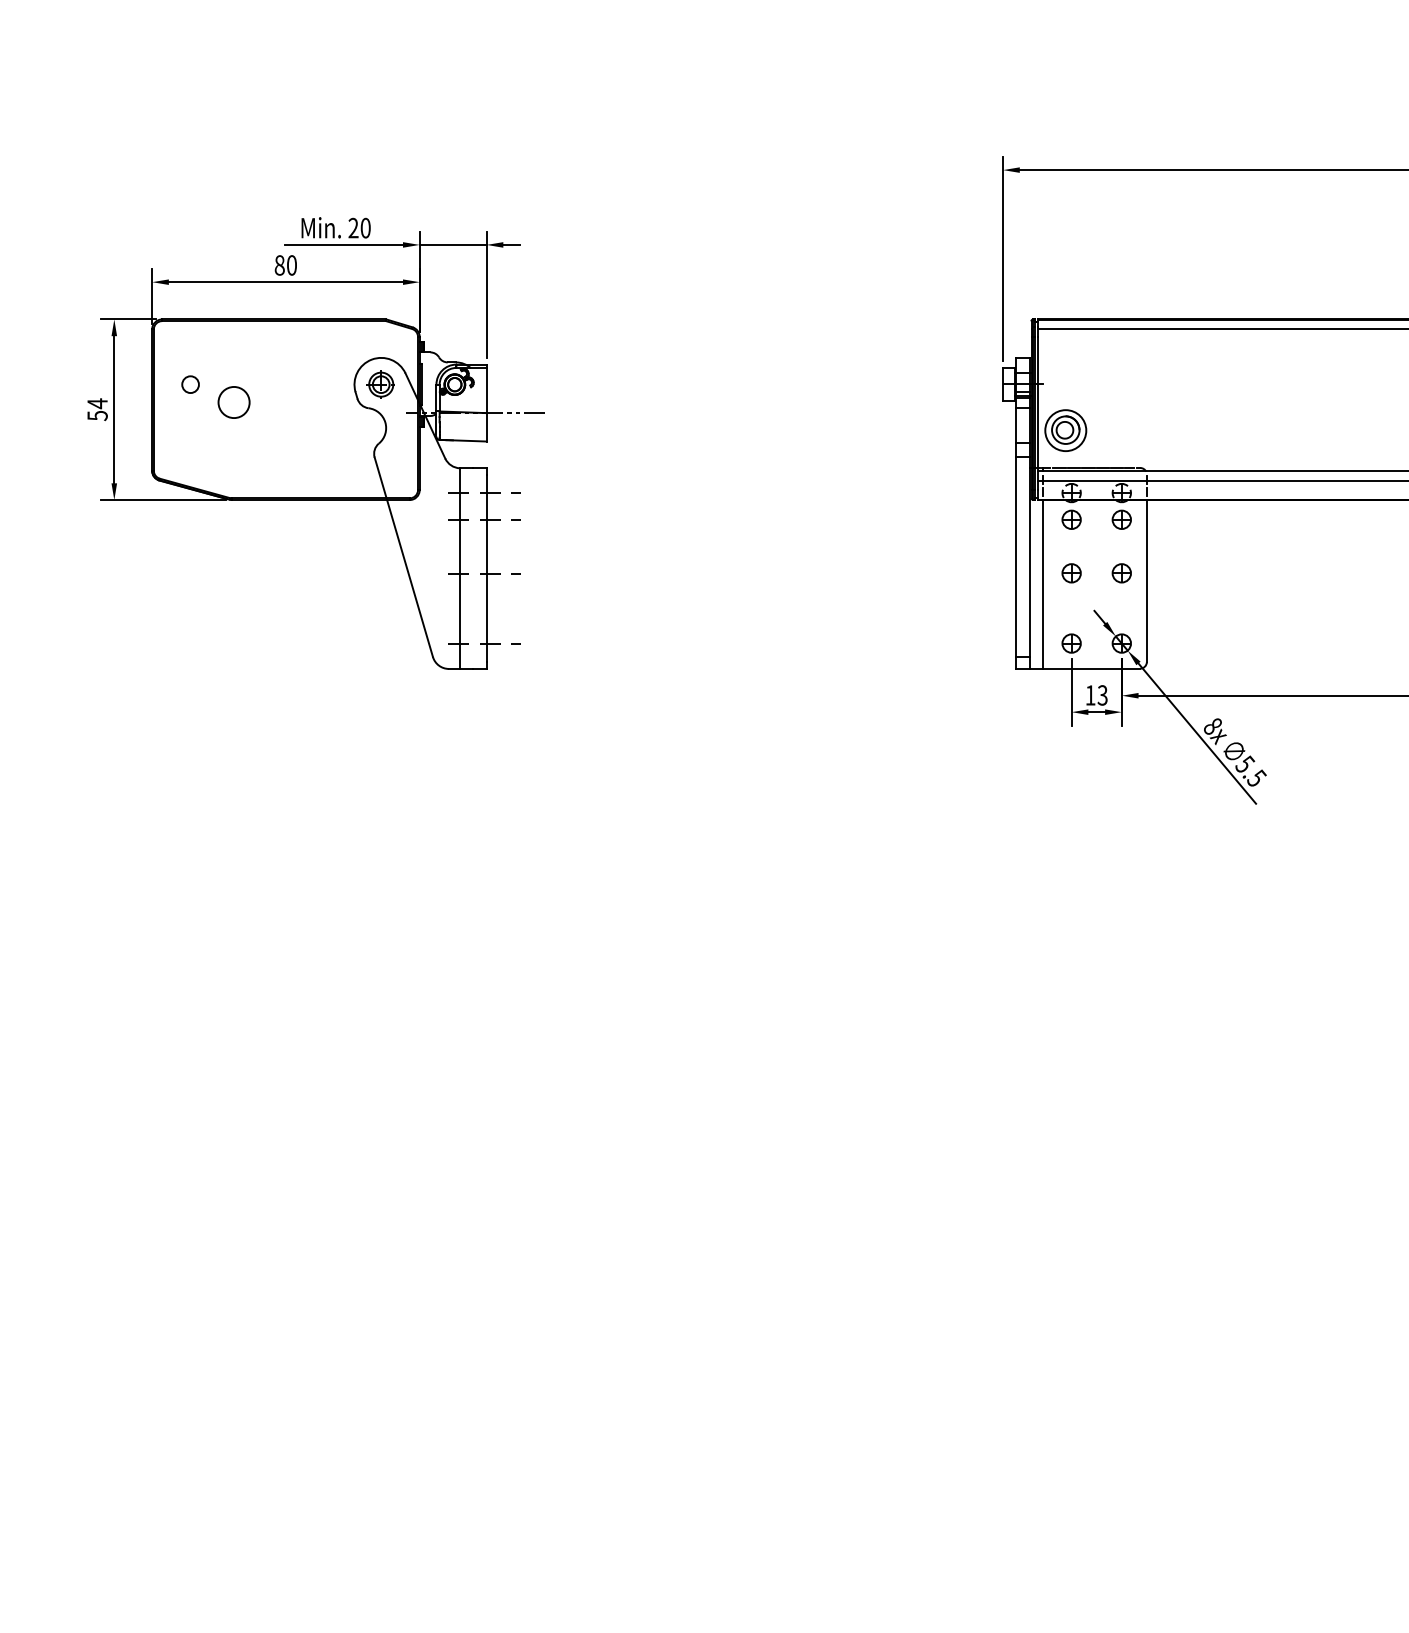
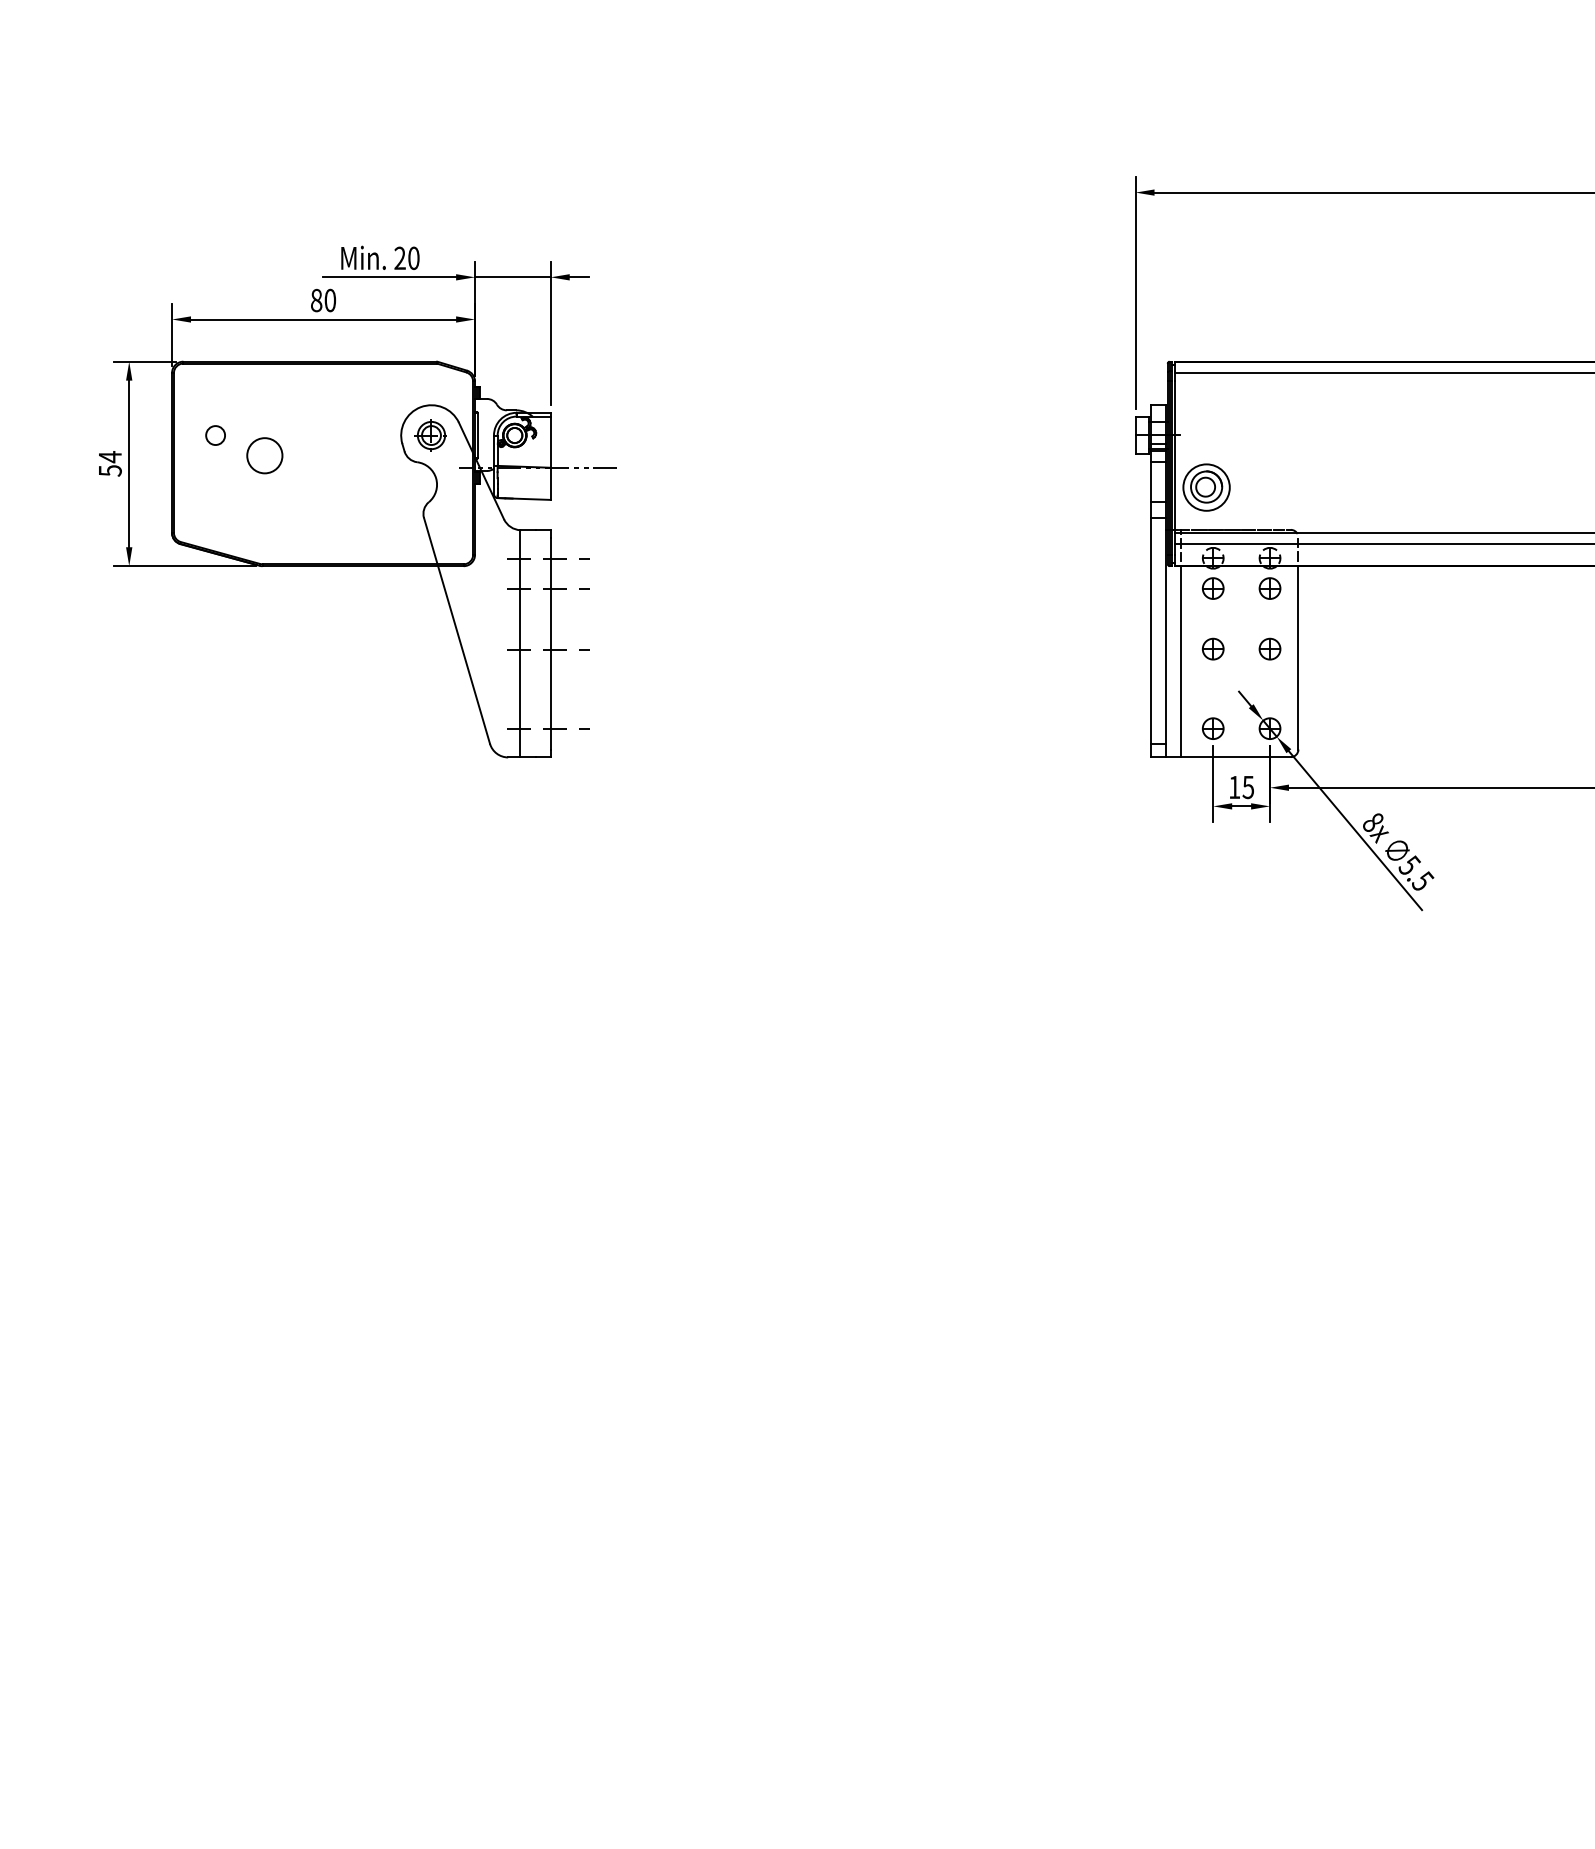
text: (1102, 695) -> (1248, 787), 13 -> 15

